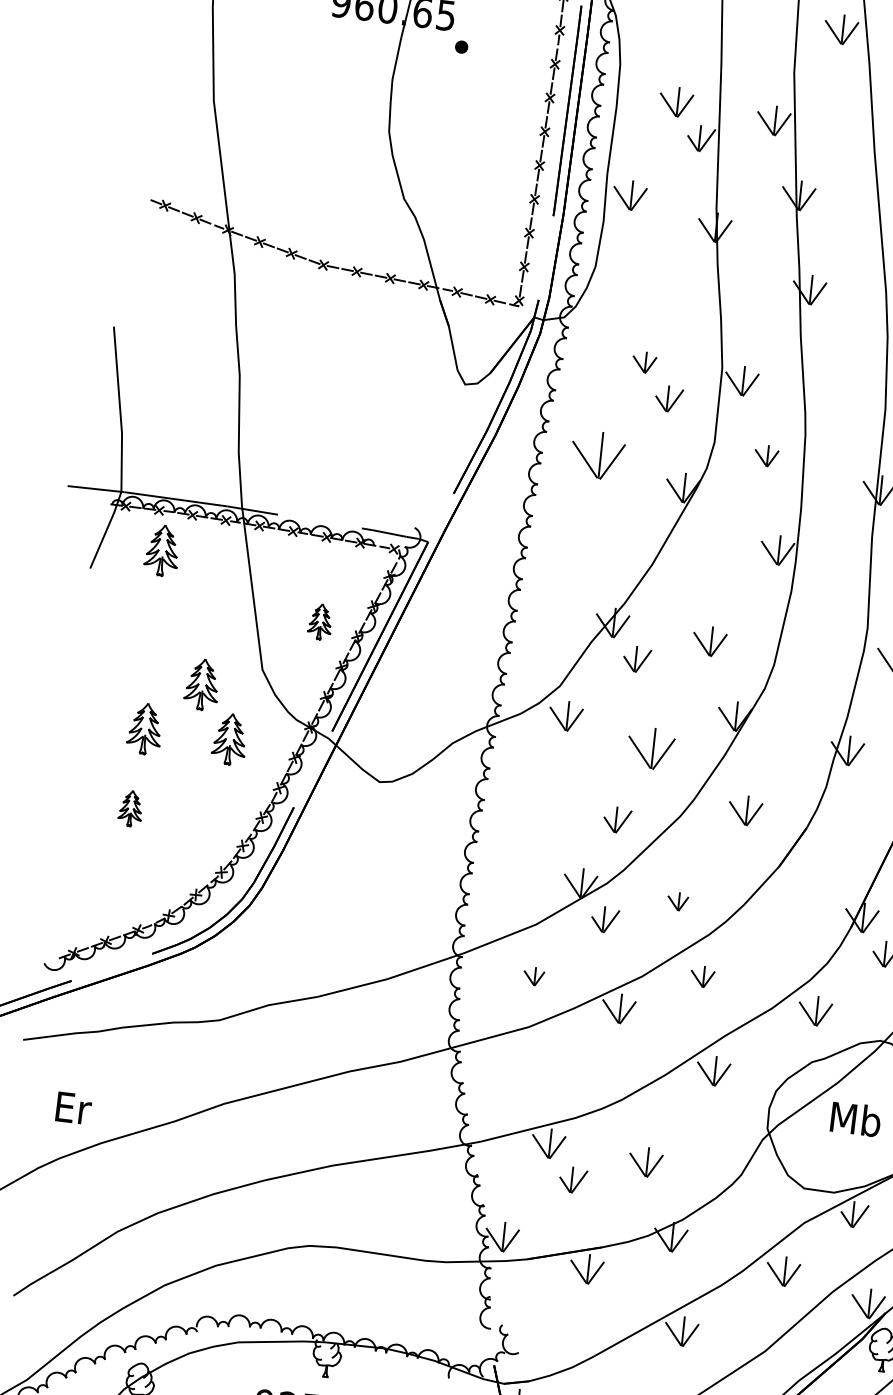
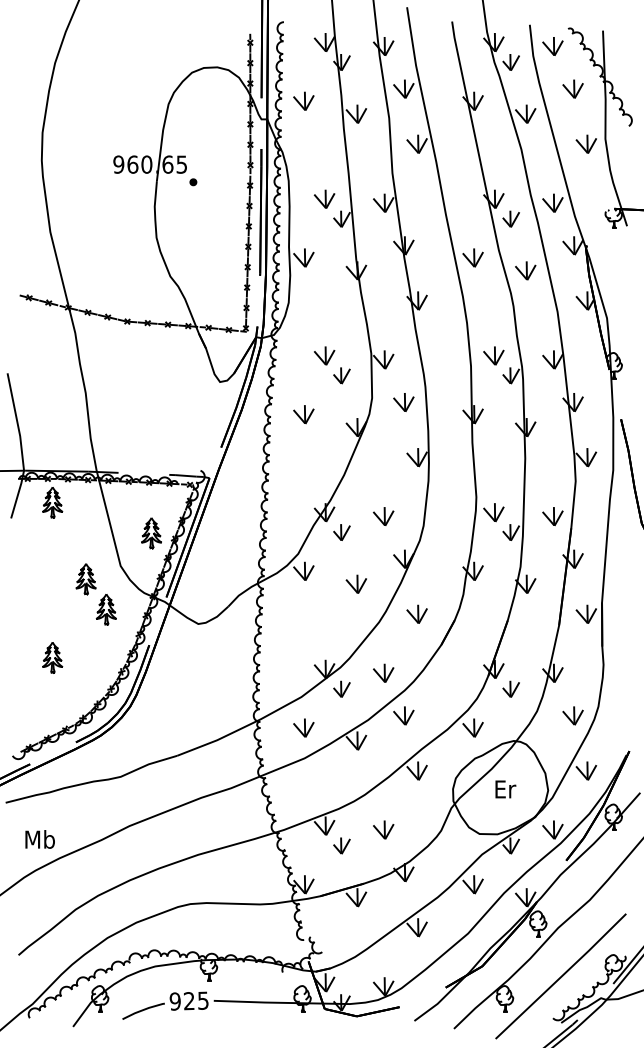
part: (644, 361) -> (324, 355), size x1.43
part: (597, 455) -> (303, 414), size x0.62
part: (765, 455) -> (403, 402), size x1.43
part: (320, 622) -> (151, 533), size x1.43
part: (143, 728) -> (54, 609), removed
part: (649, 746) -> (355, 583), size x0.71
part: (130, 808) -> (52, 657), size x1.43
part: (616, 818) -> (341, 628), removed
part: (677, 900) -> (383, 672), size x1.67
part: (533, 975) -> (303, 727), size x1.67
part: (701, 976) -> (403, 715), size x1.43
text: (71, 1107) -> (39, 839), Er -> Mb
text: (856, 1118) -> (505, 788), Mb -> Er

